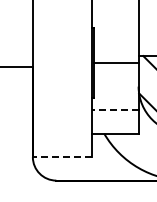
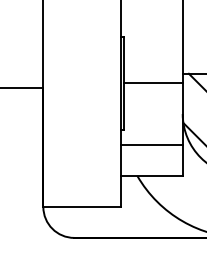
line: (114, 110) -> (150, 145), dashed -> solid
line: (61, 157) -> (81, 207), dashed -> solid

